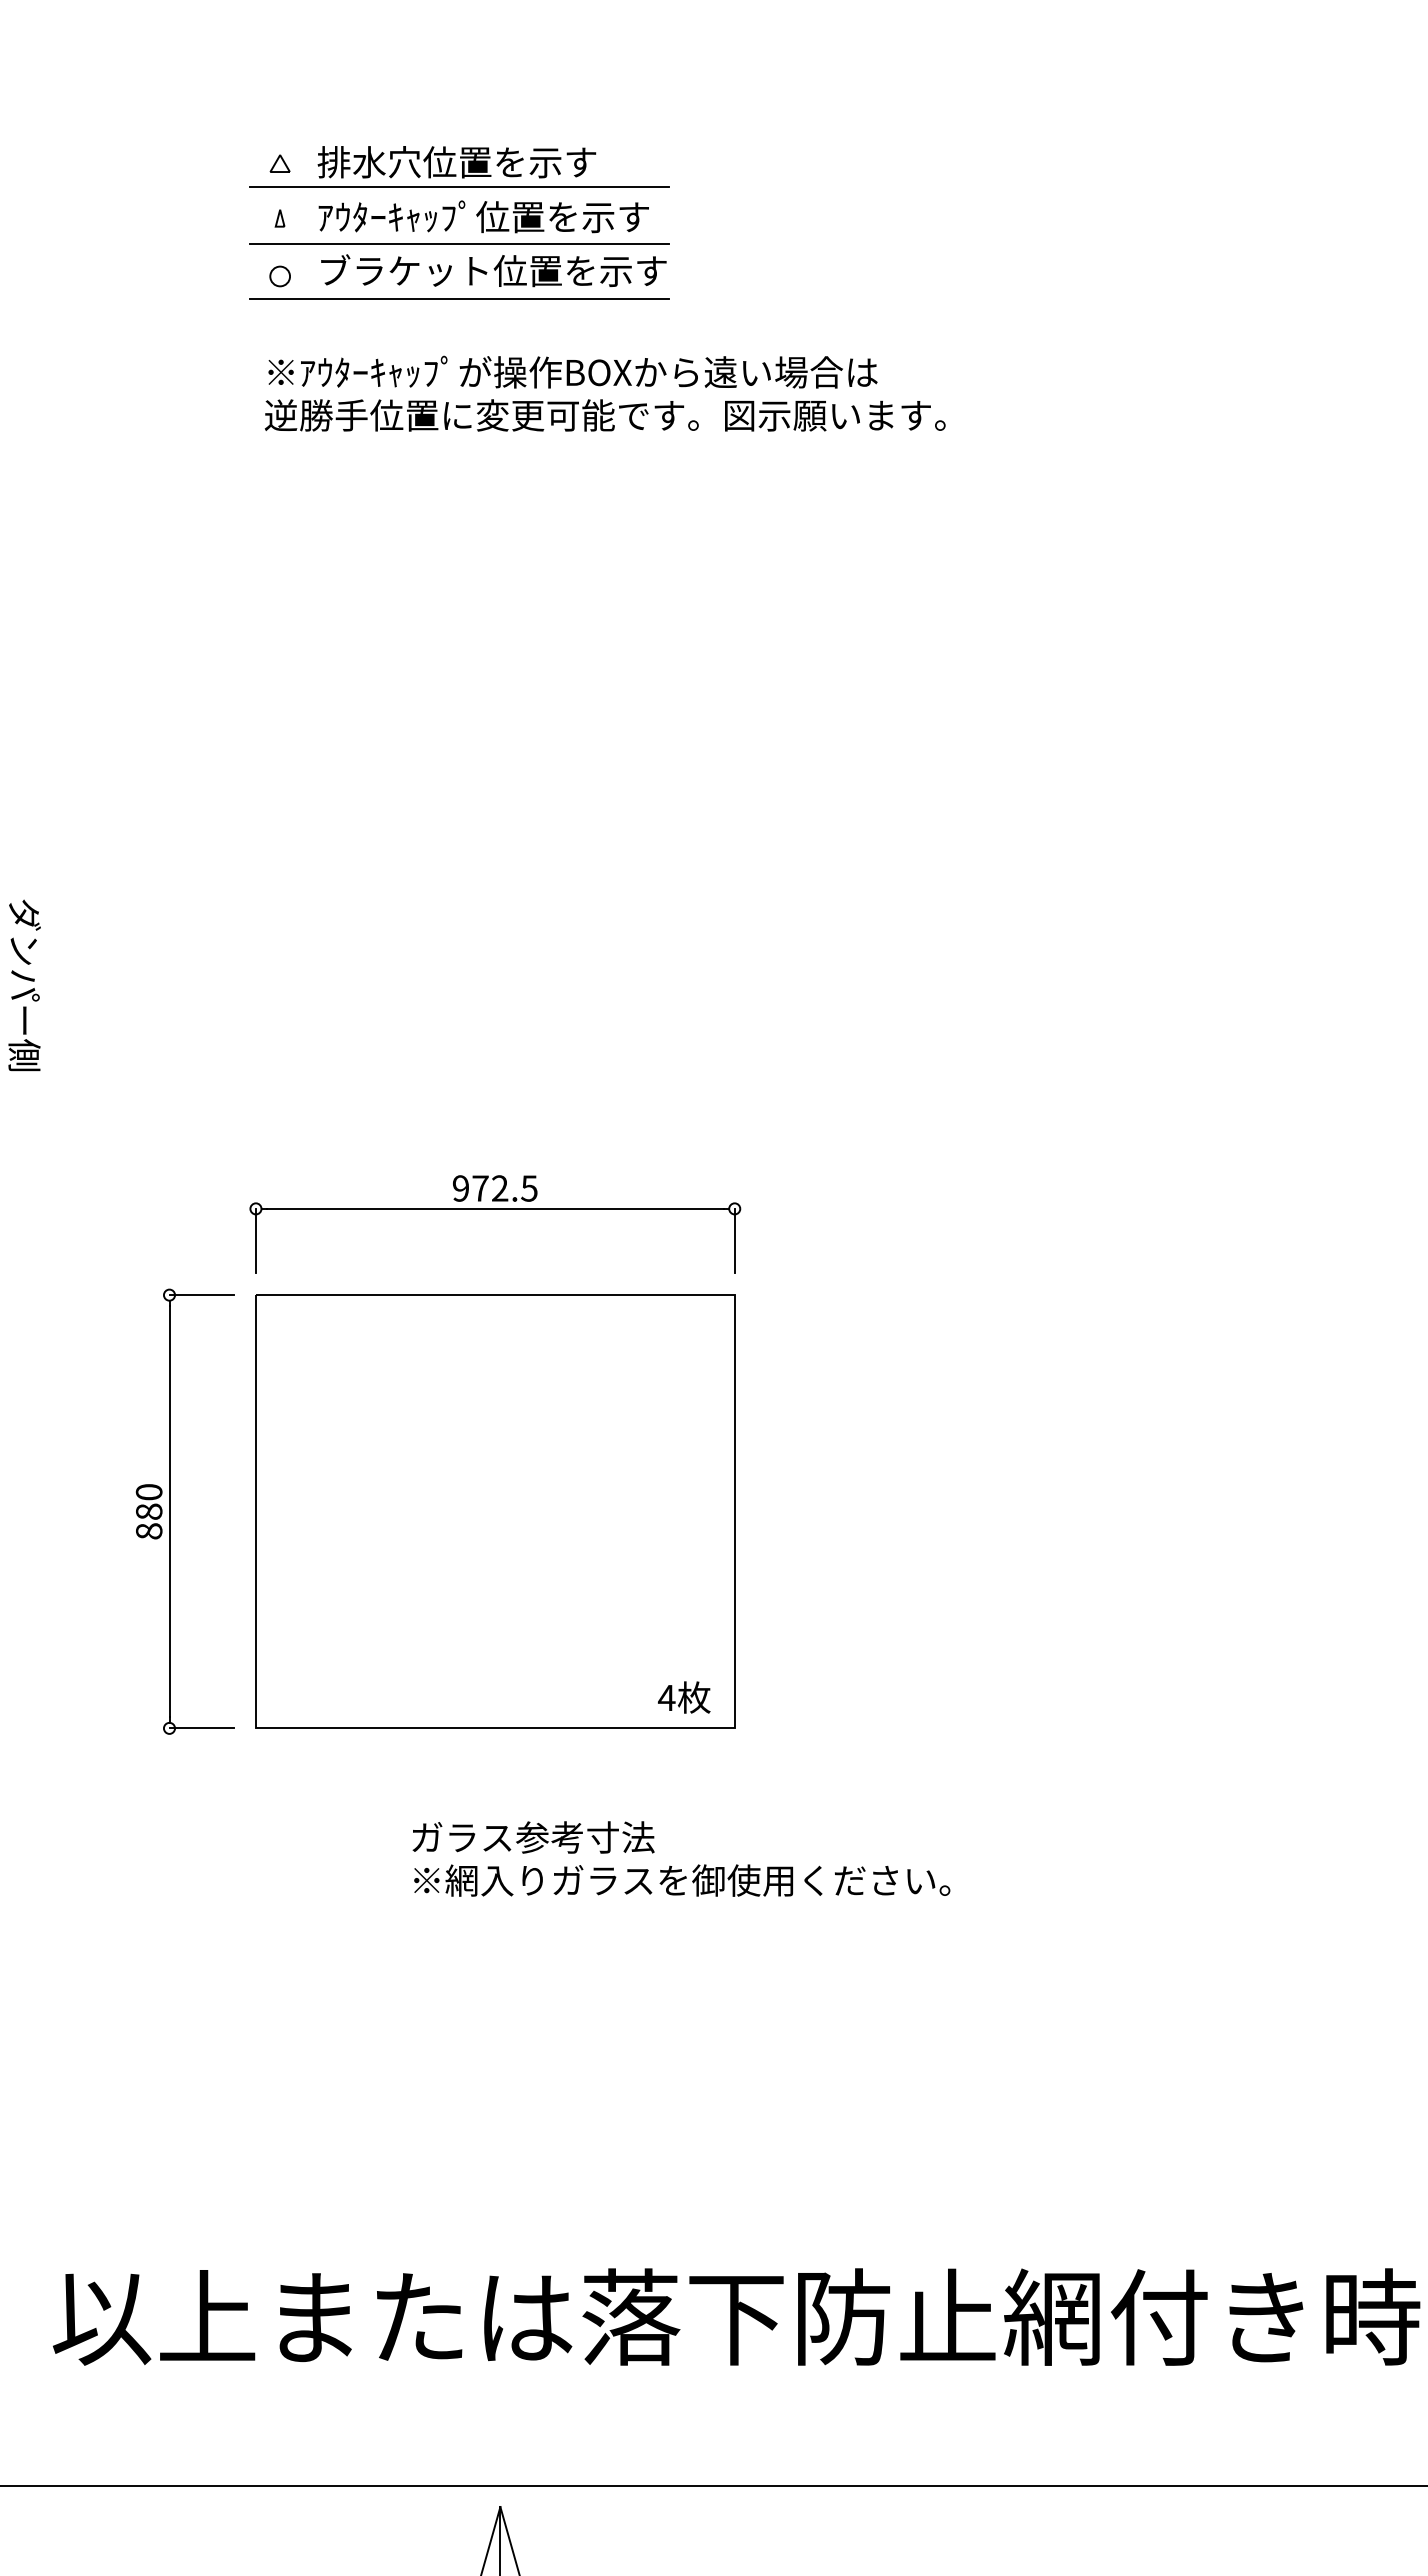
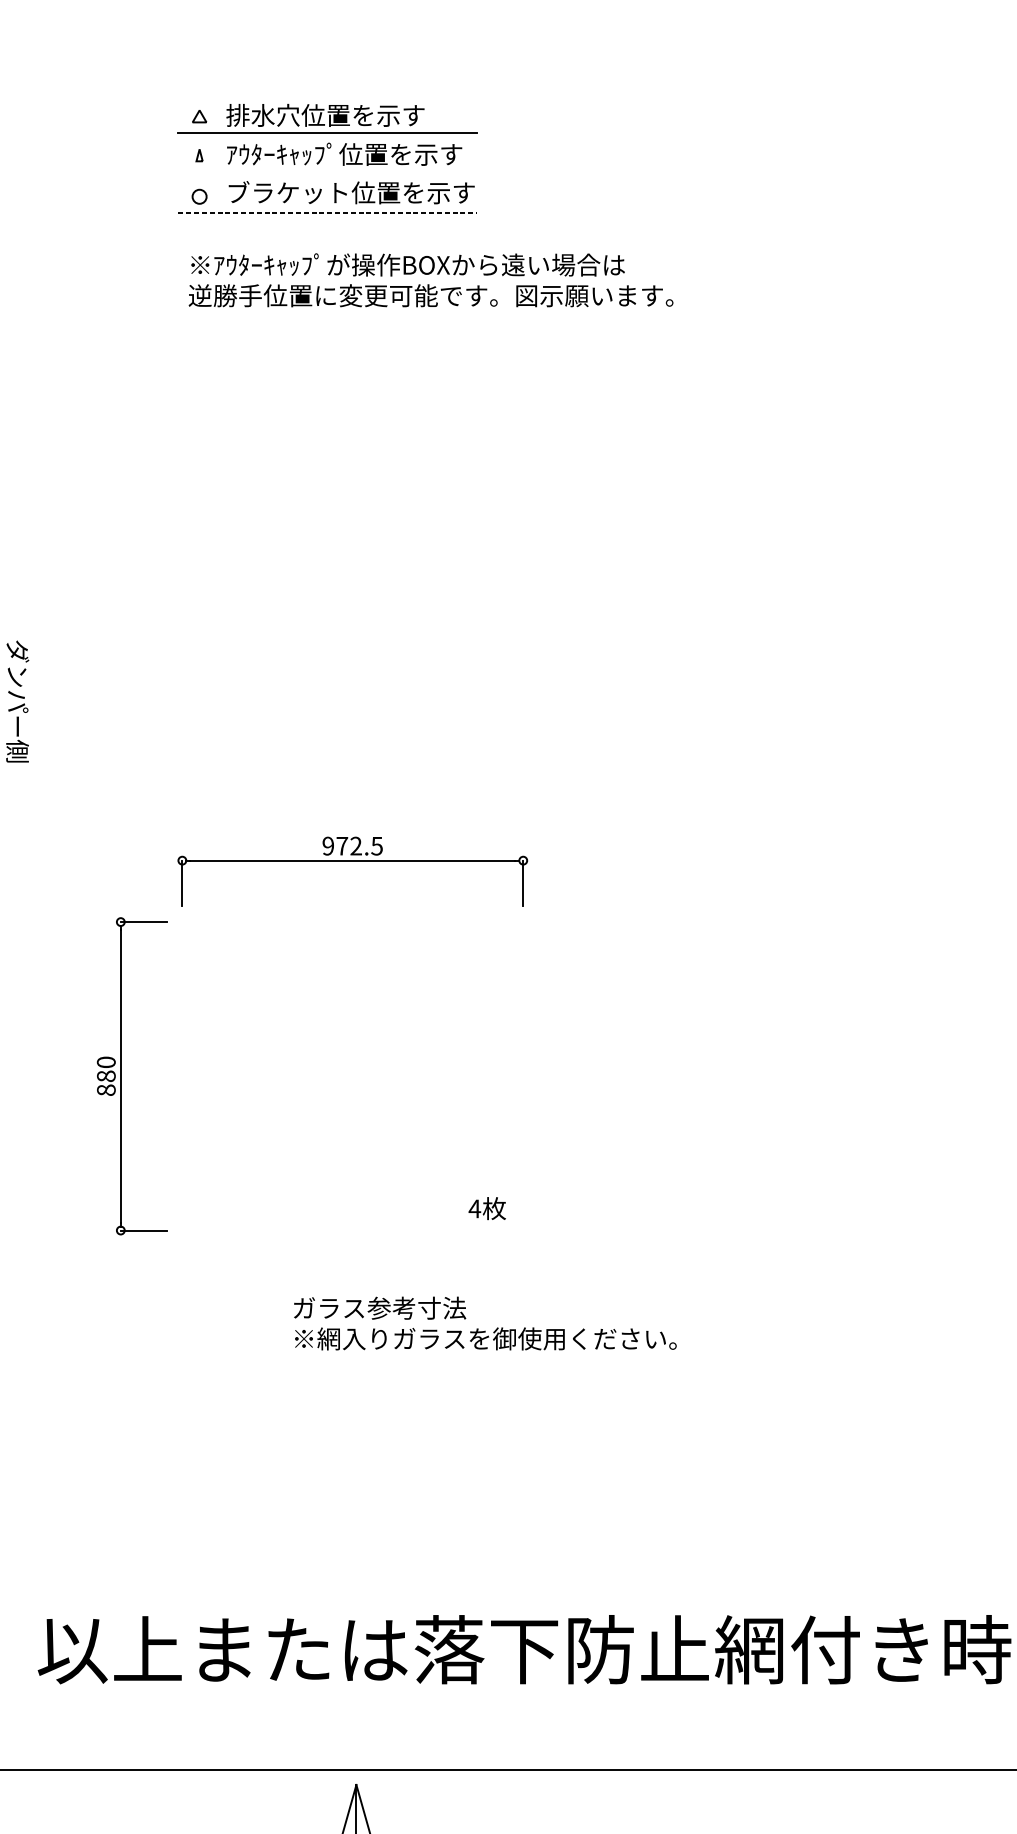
line: (459, 243) -> (327, 173), removed
line: (460, 298) -> (328, 212), solid -> dashed
part: (495, 1511) -> (352, 1076), removed

